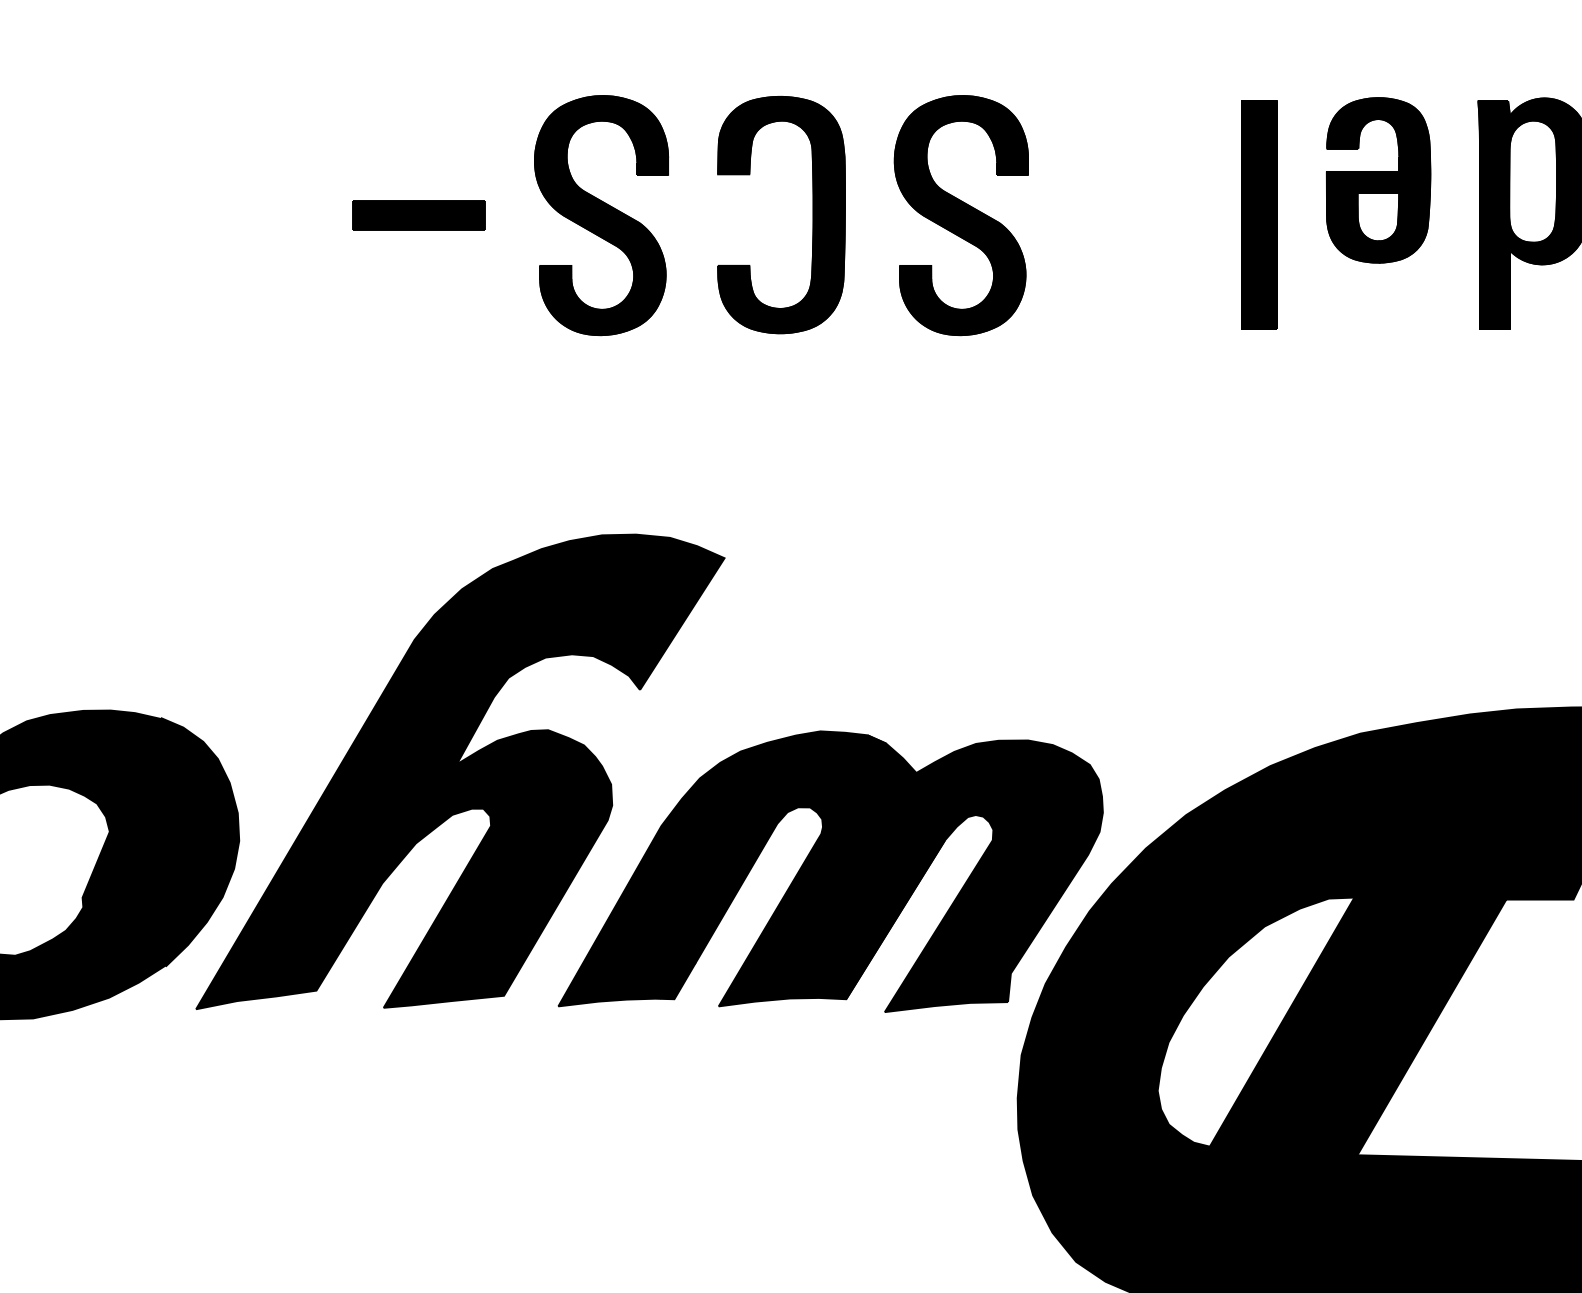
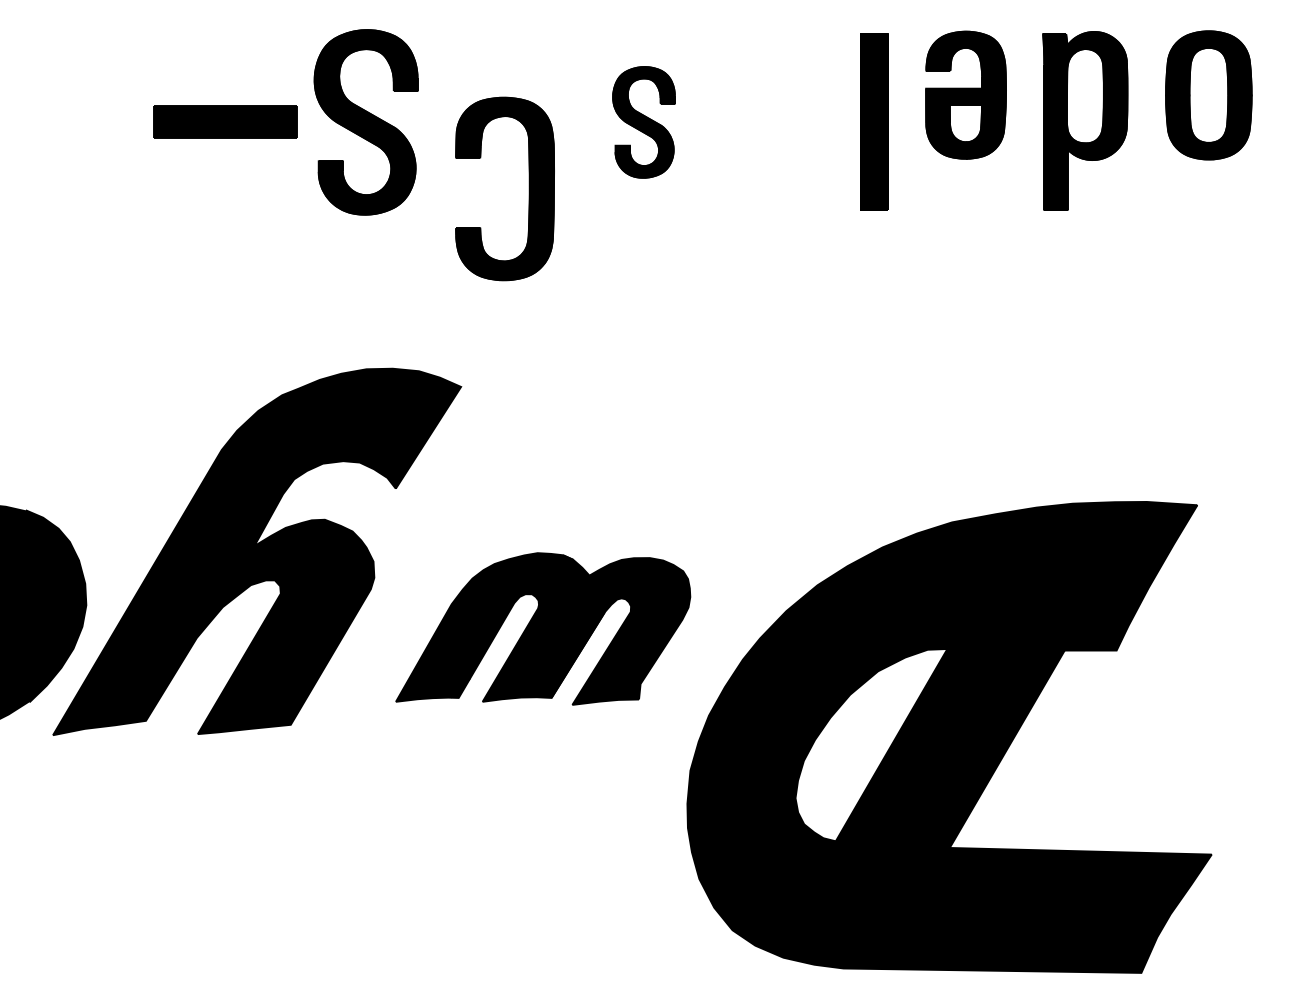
part: (418, 214) -> (224, 121), size x1.4
part: (811, 214) -> (528, 188), moved
part: (960, 215) -> (643, 122), size x0.6
part: (831, 871) -> (543, 628), size x0.7

